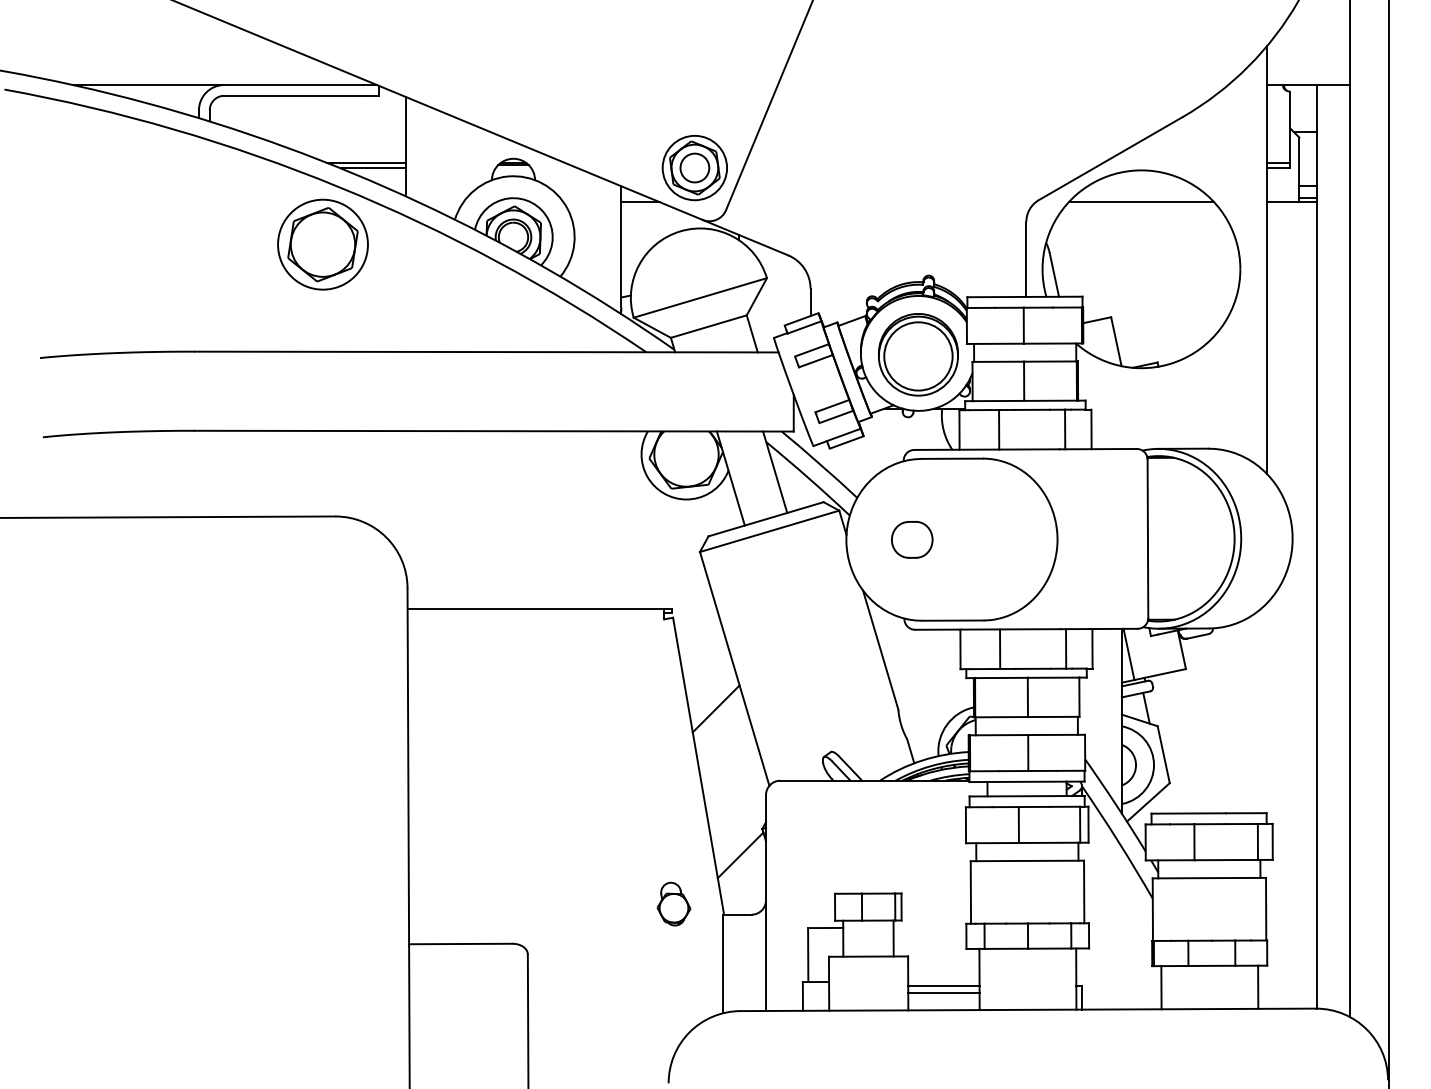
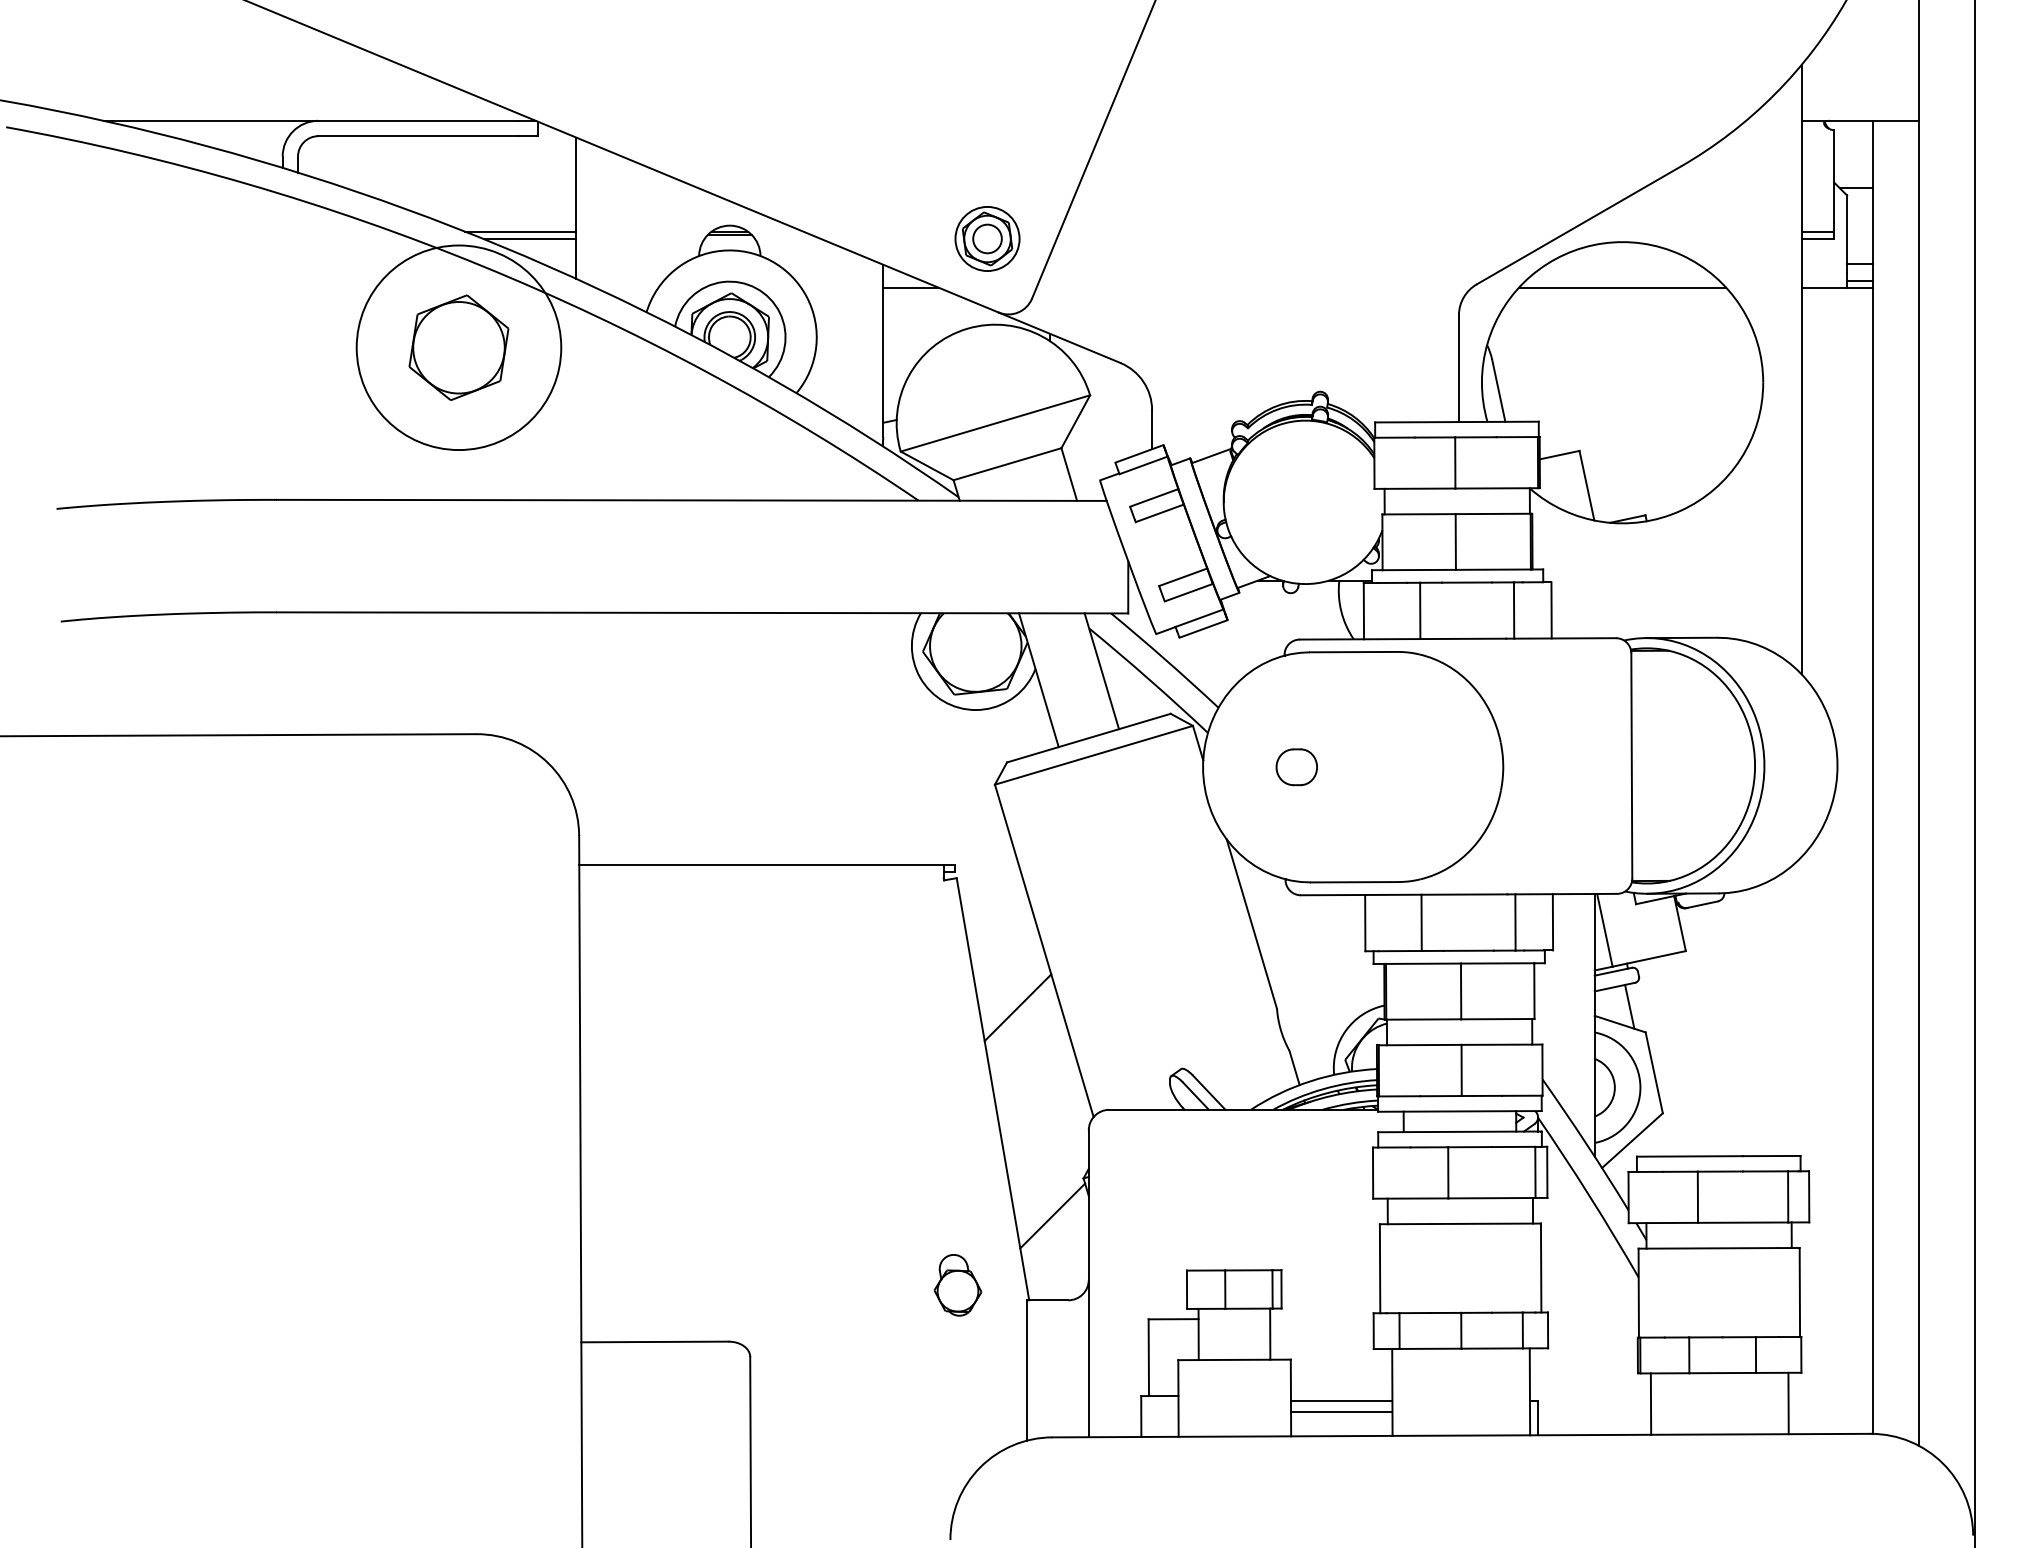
part: (694, 168) -> (987, 239), size x0.7
circle: (322, 244) -> (458, 347), size x1.6
part: (918, 354) -> (1305, 503), removed
part: (912, 539) -> (1297, 766), size x0.7

